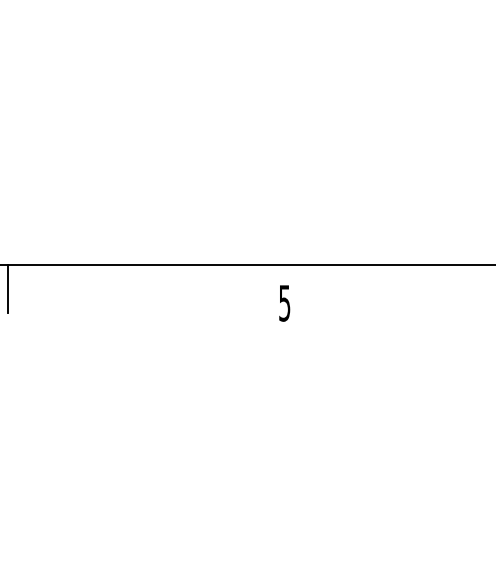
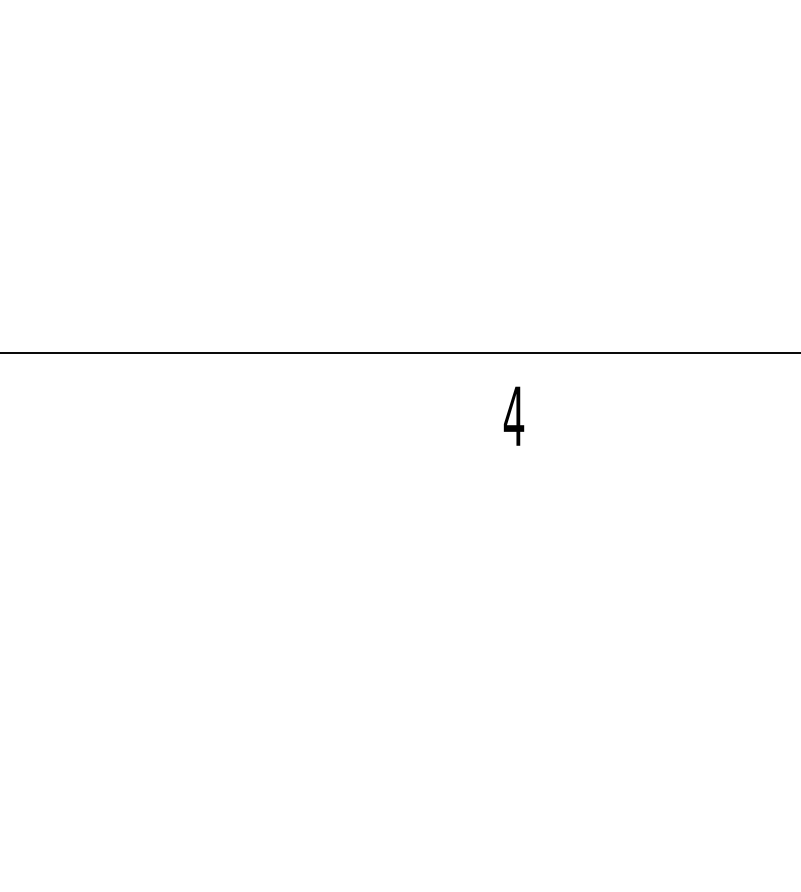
line: (7, 288) -> (57, 391), removed
text: (284, 303) -> (513, 416), 5 -> 4

